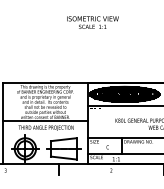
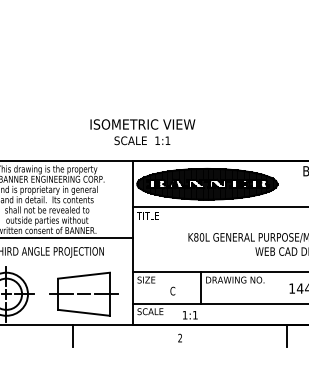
text: (92, 22) -> (142, 131), moved

